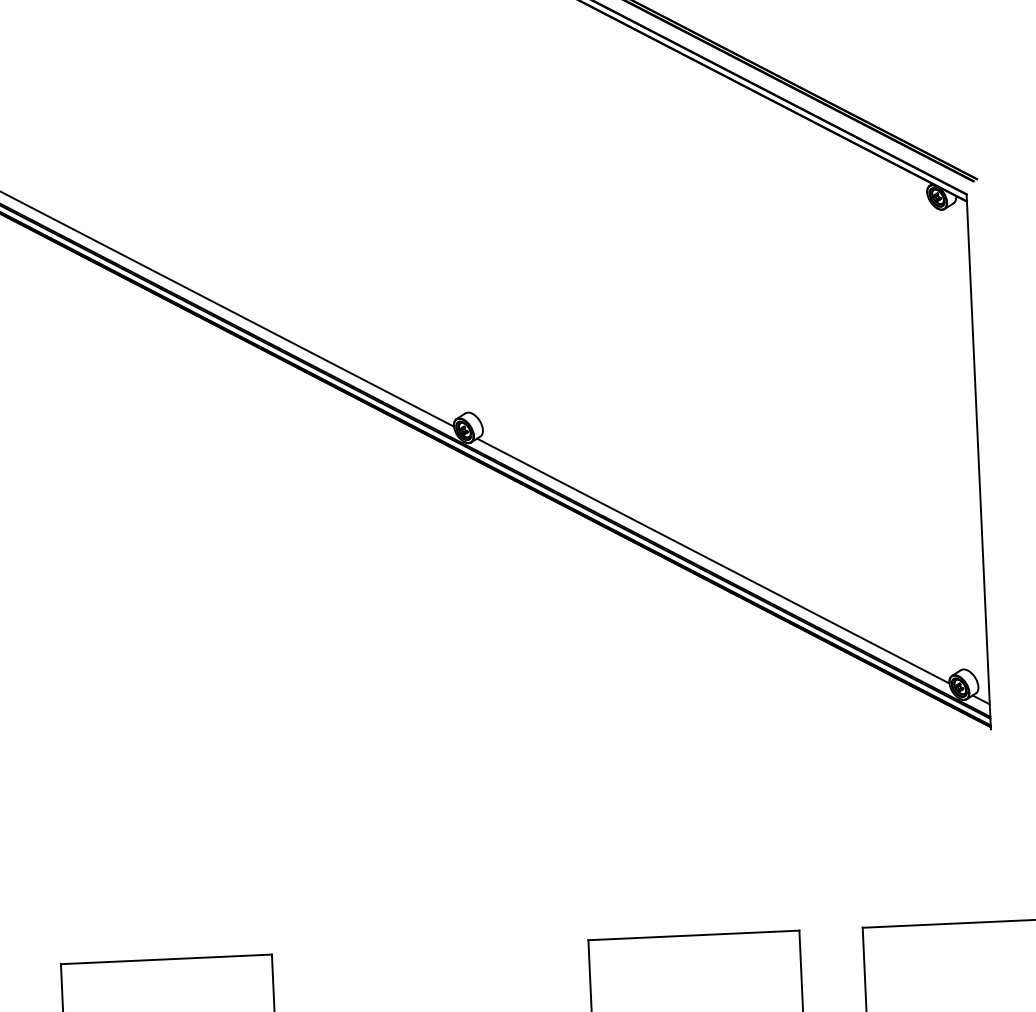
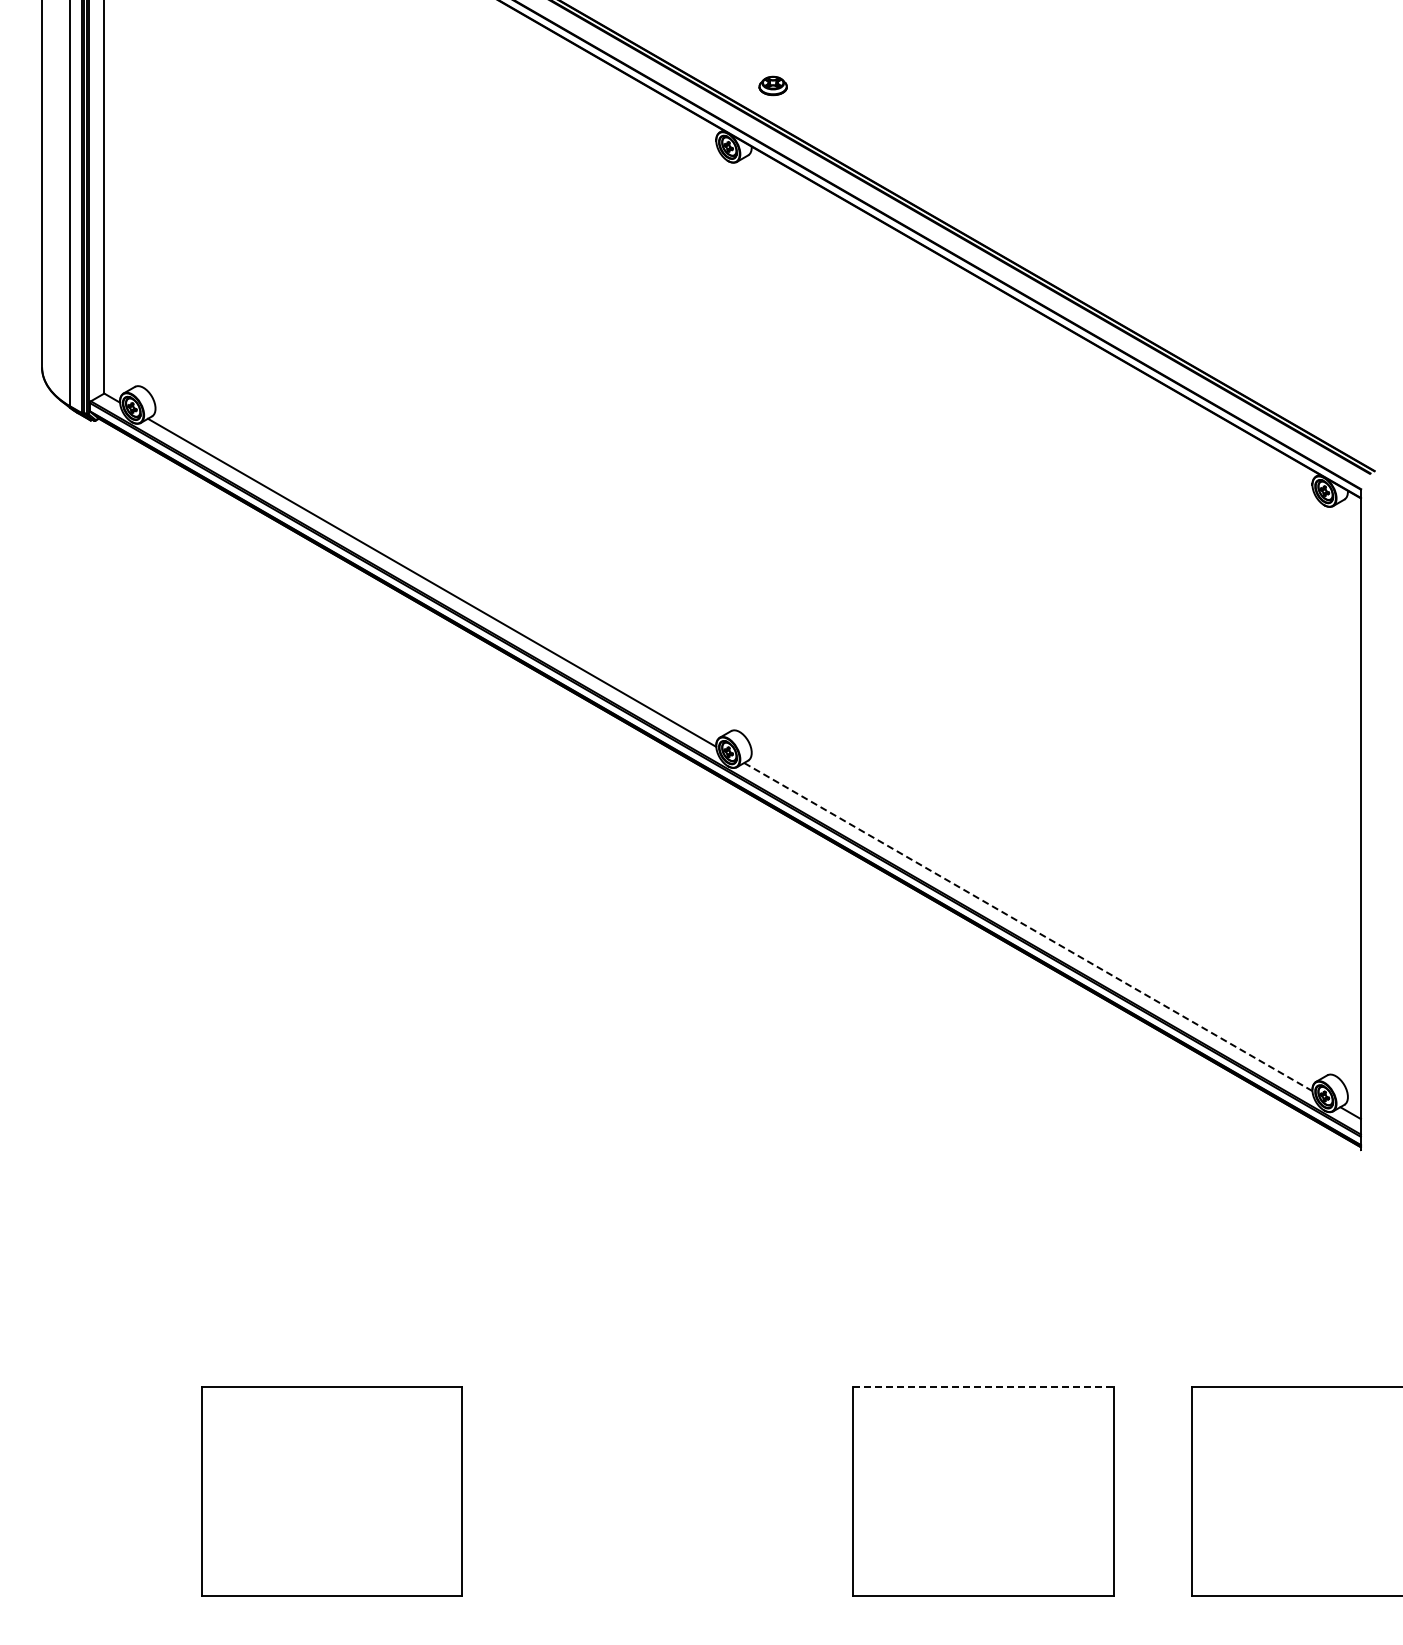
line: (712, 560) -> (1027, 926), solid -> dashed
line: (693, 935) -> (983, 1387), solid -> dashed

